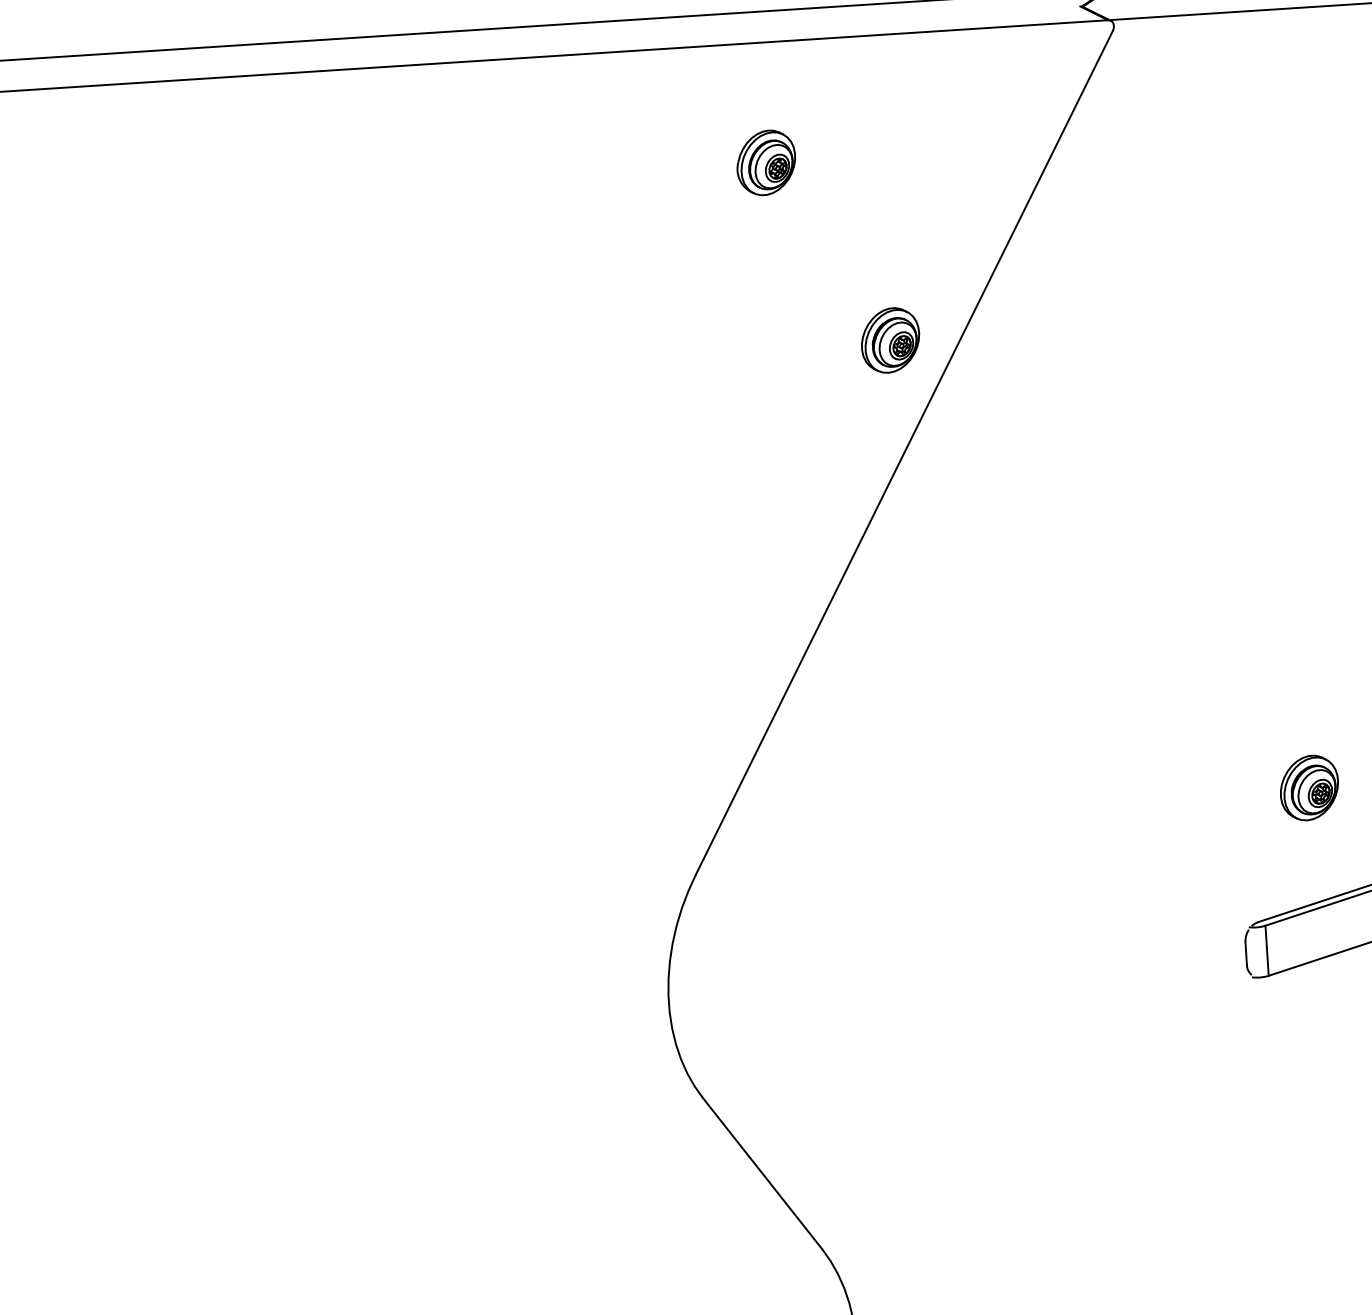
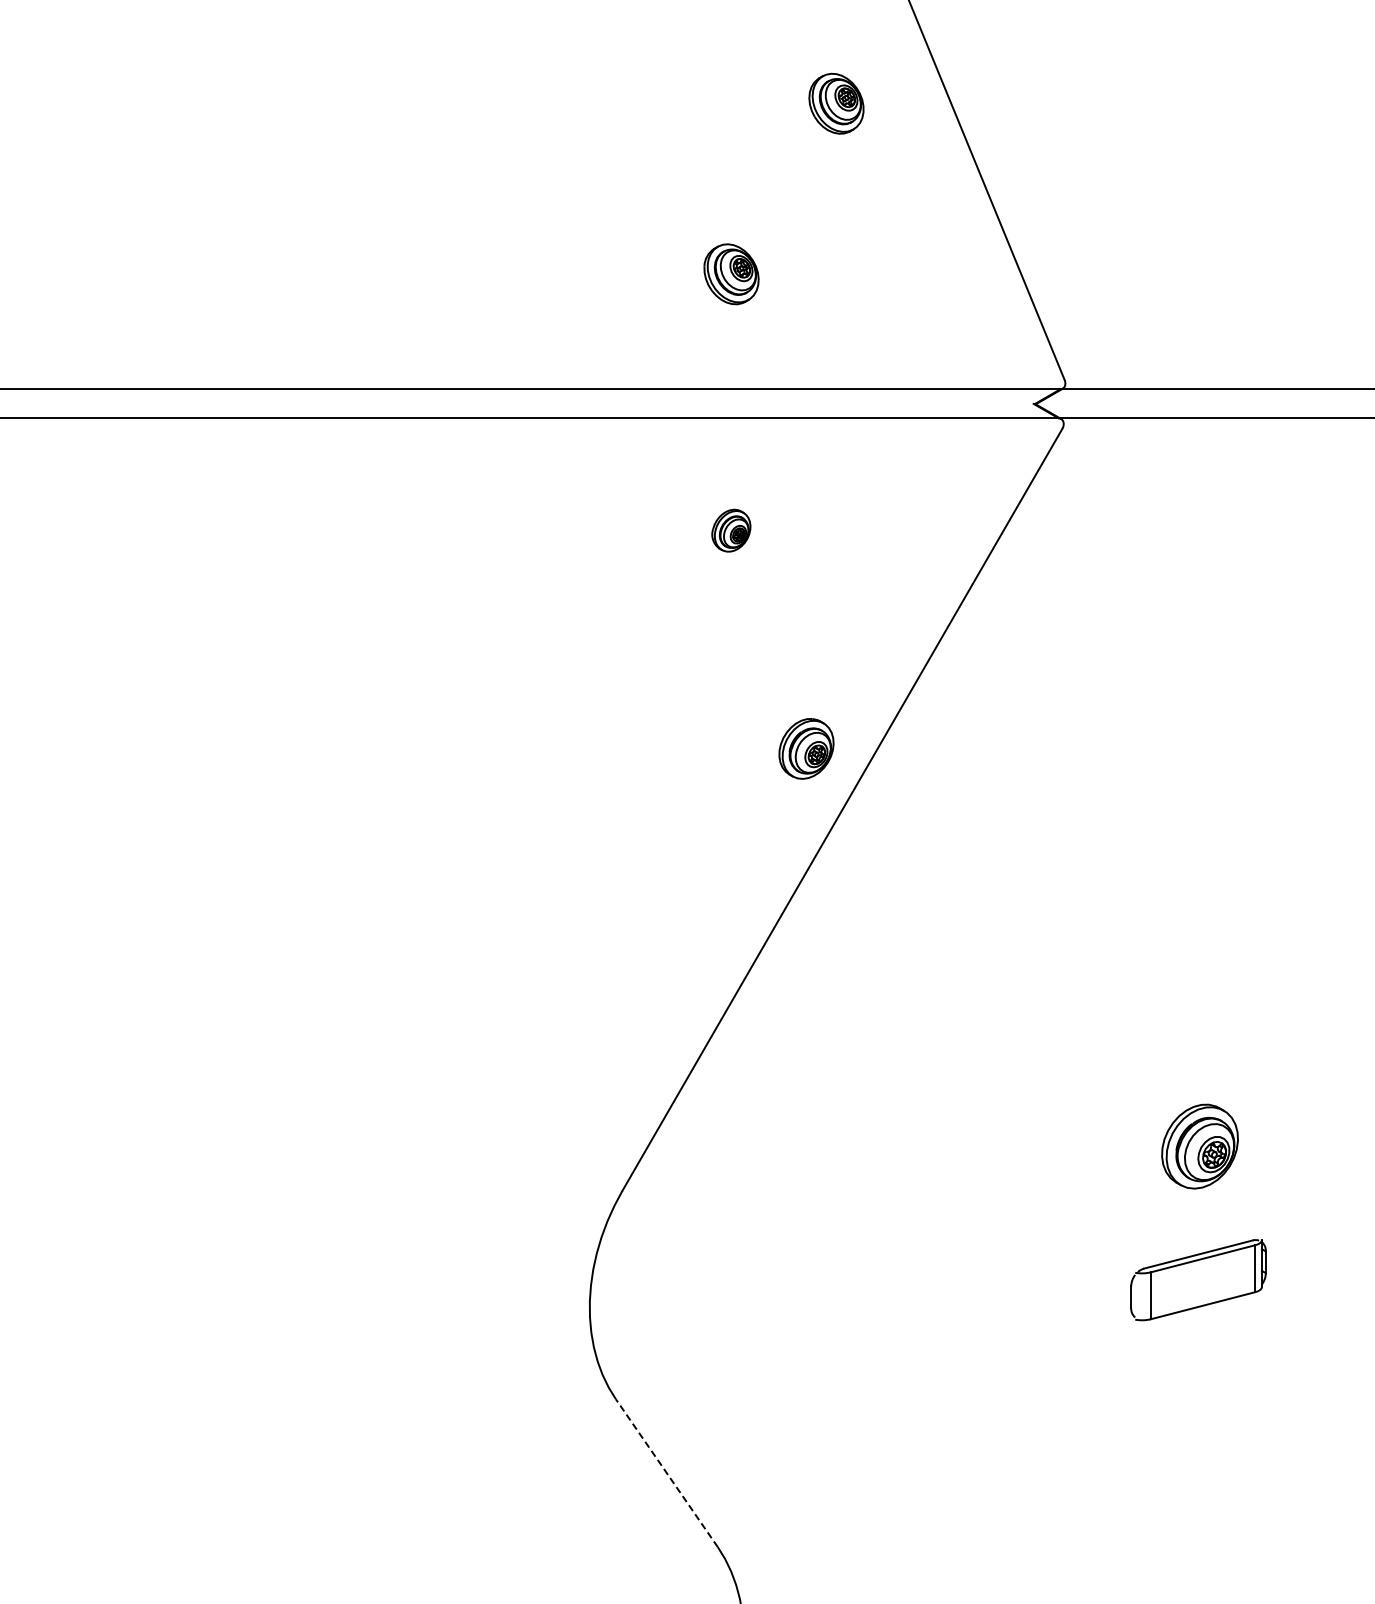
part: (766, 162) -> (731, 530), size x0.7
part: (890, 340) -> (806, 748), moved
part: (1309, 787) -> (1200, 1146), size x1.4
line: (762, 1173) -> (666, 1473), solid -> dashed

